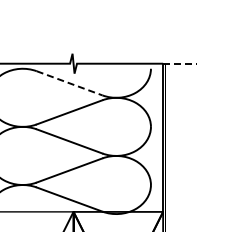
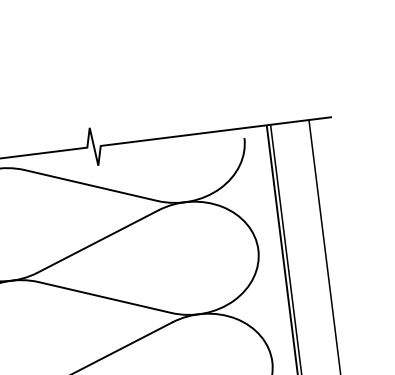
line: (180, 63) -> (300, 120), dashed -> solid
line: (70, 83) -> (92, 185), dashed -> solid

